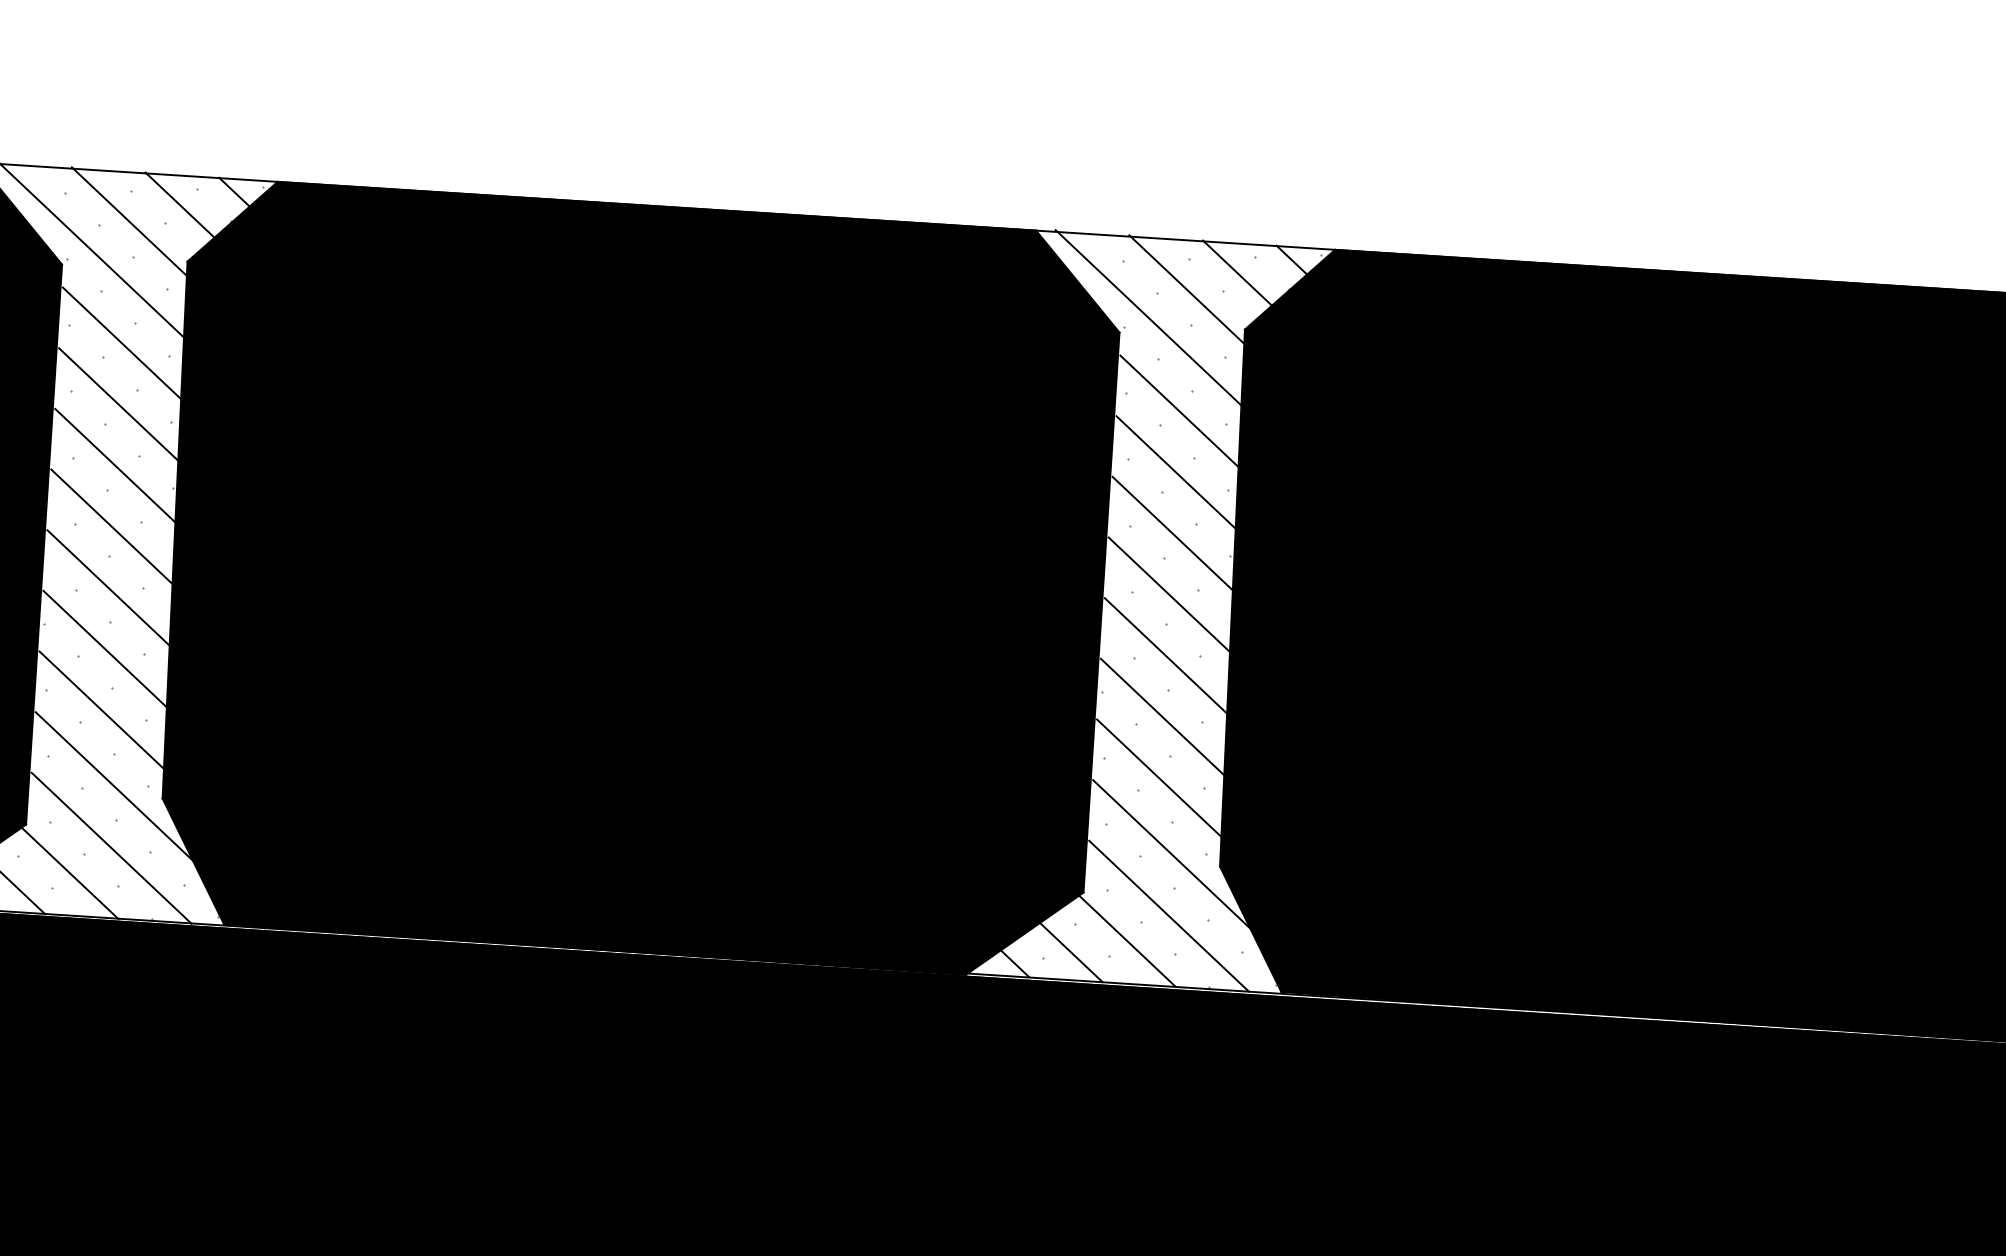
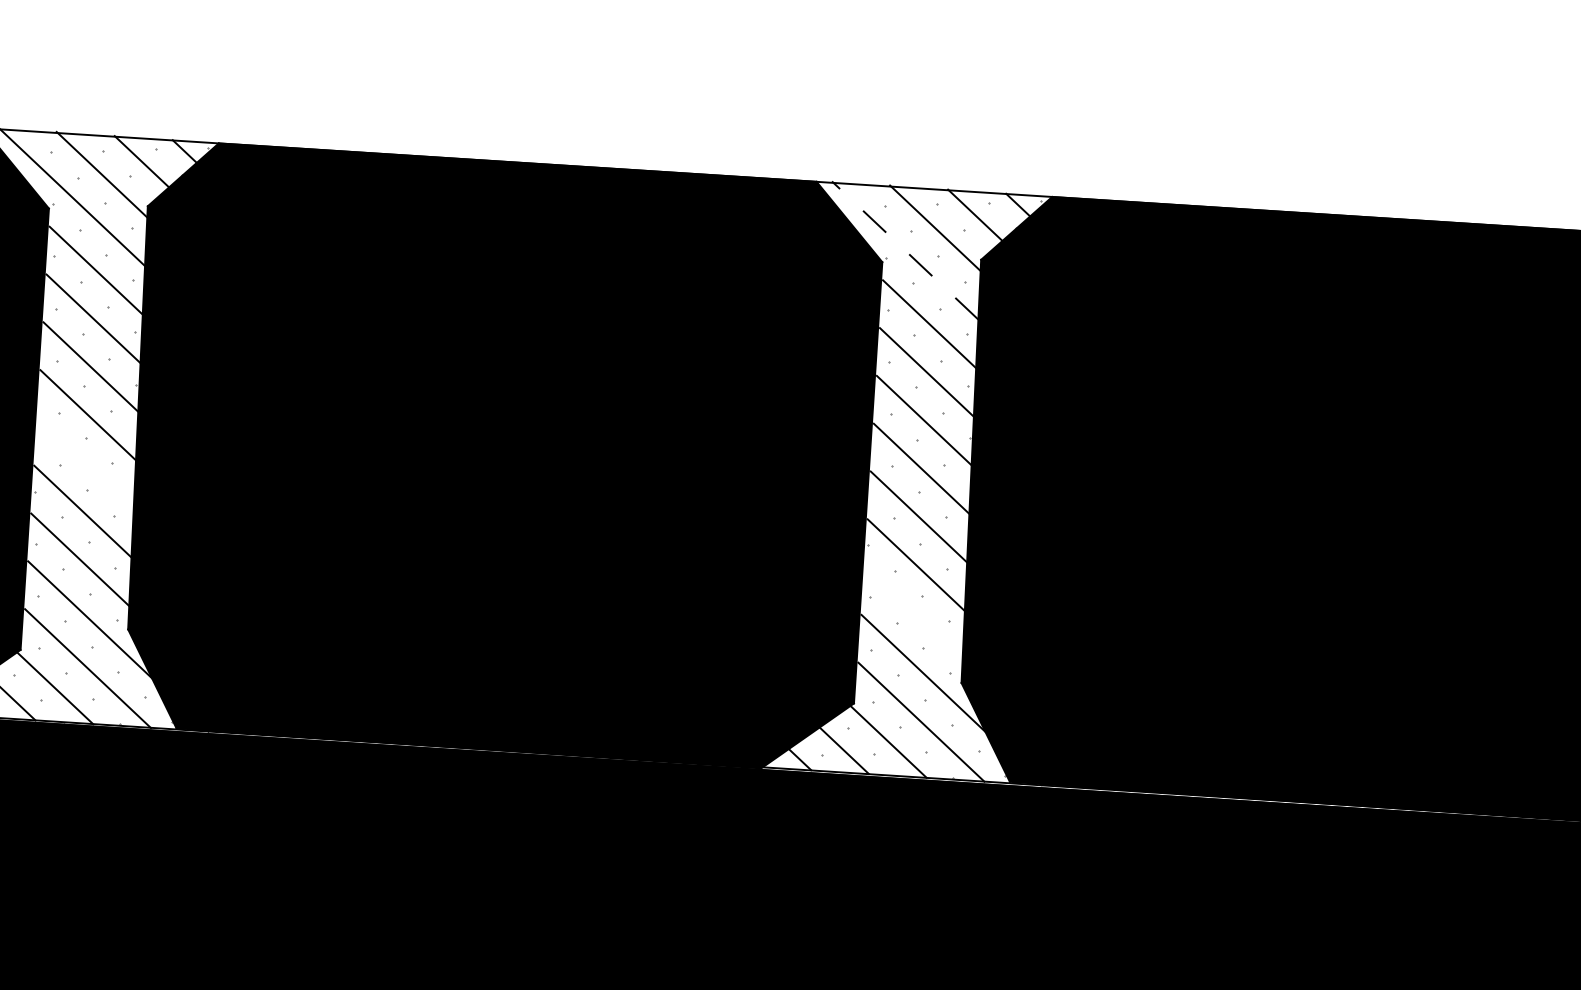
line: (1148, 317) -> (905, 250), solid -> dashed
line: (108, 587) -> (85, 463), removed
line: (1159, 777) -> (913, 612), removed

